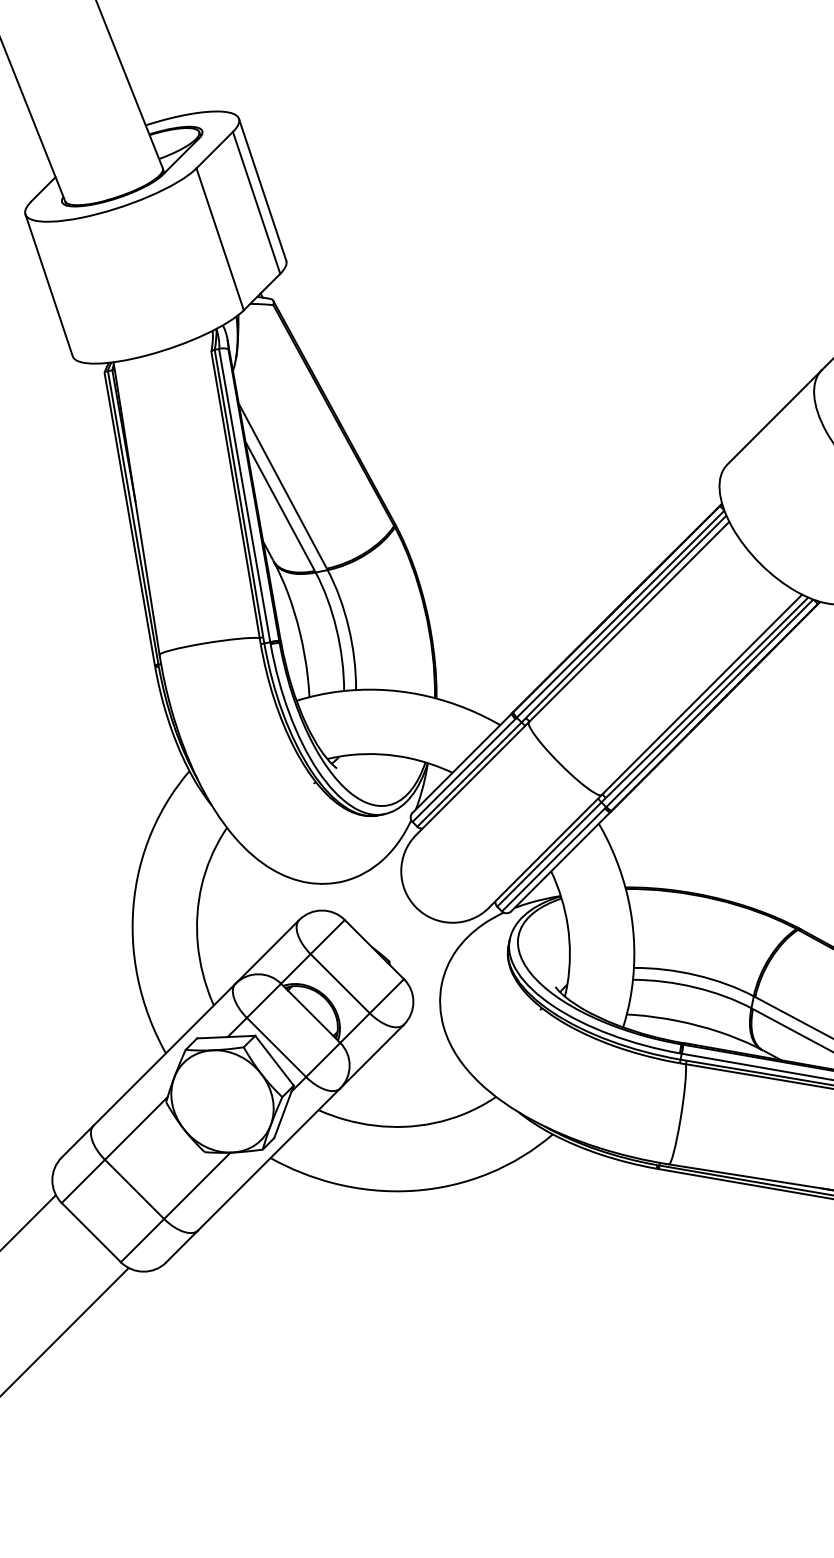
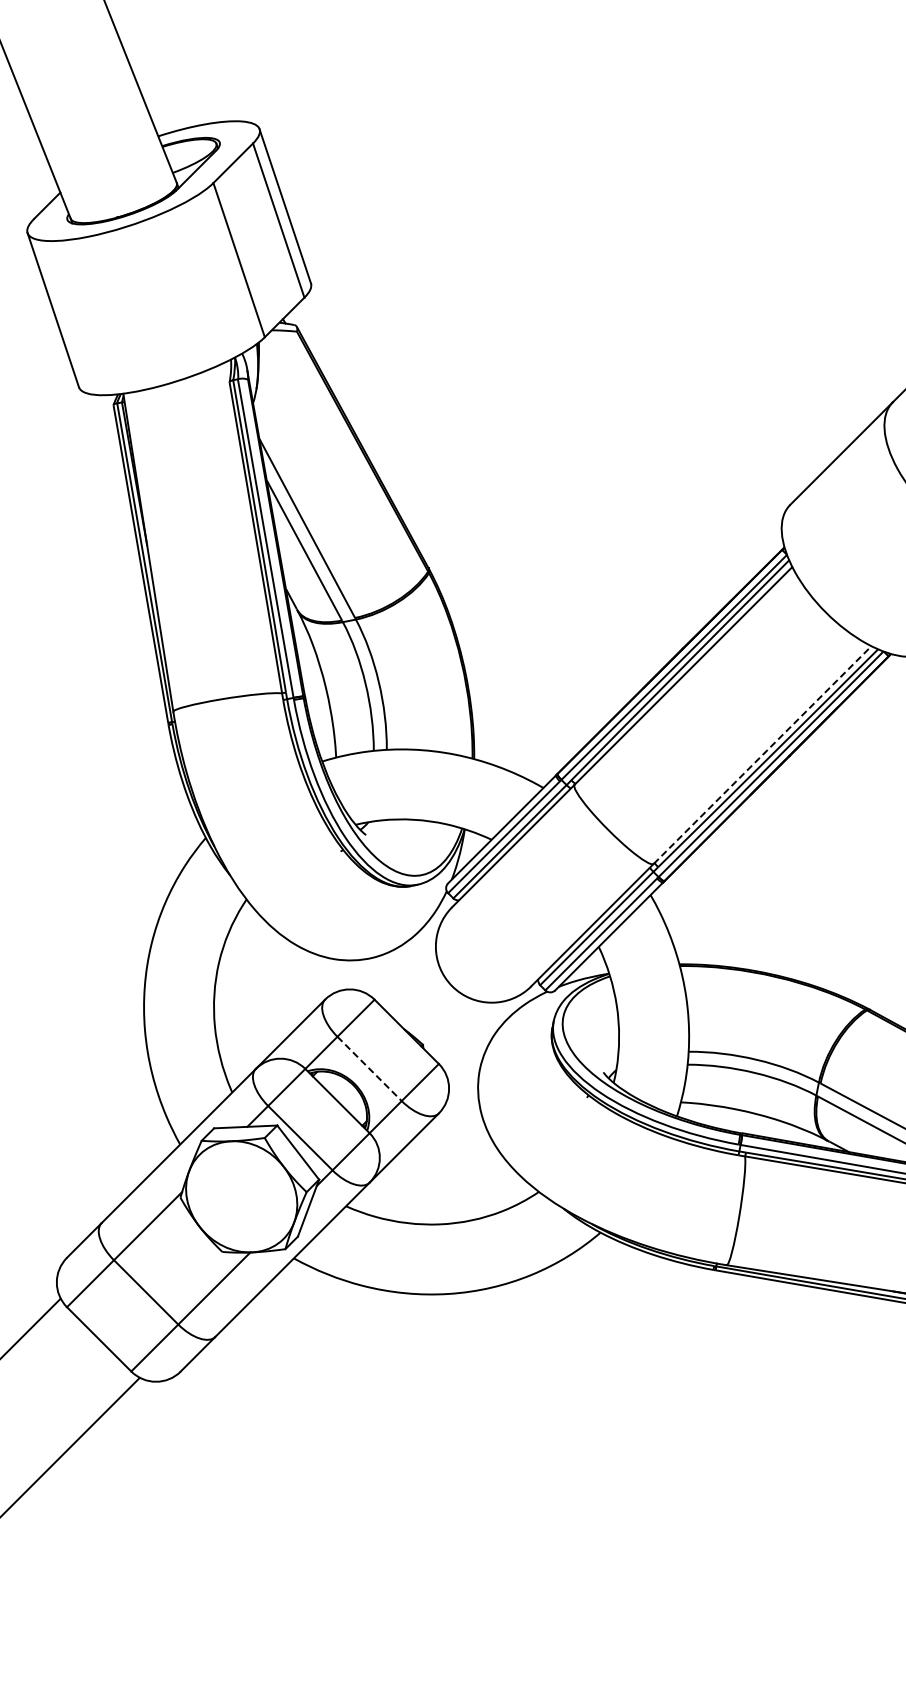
line: (701, 695) -> (762, 755), solid -> dashed
line: (340, 984) -> (369, 1069), solid -> dashed

